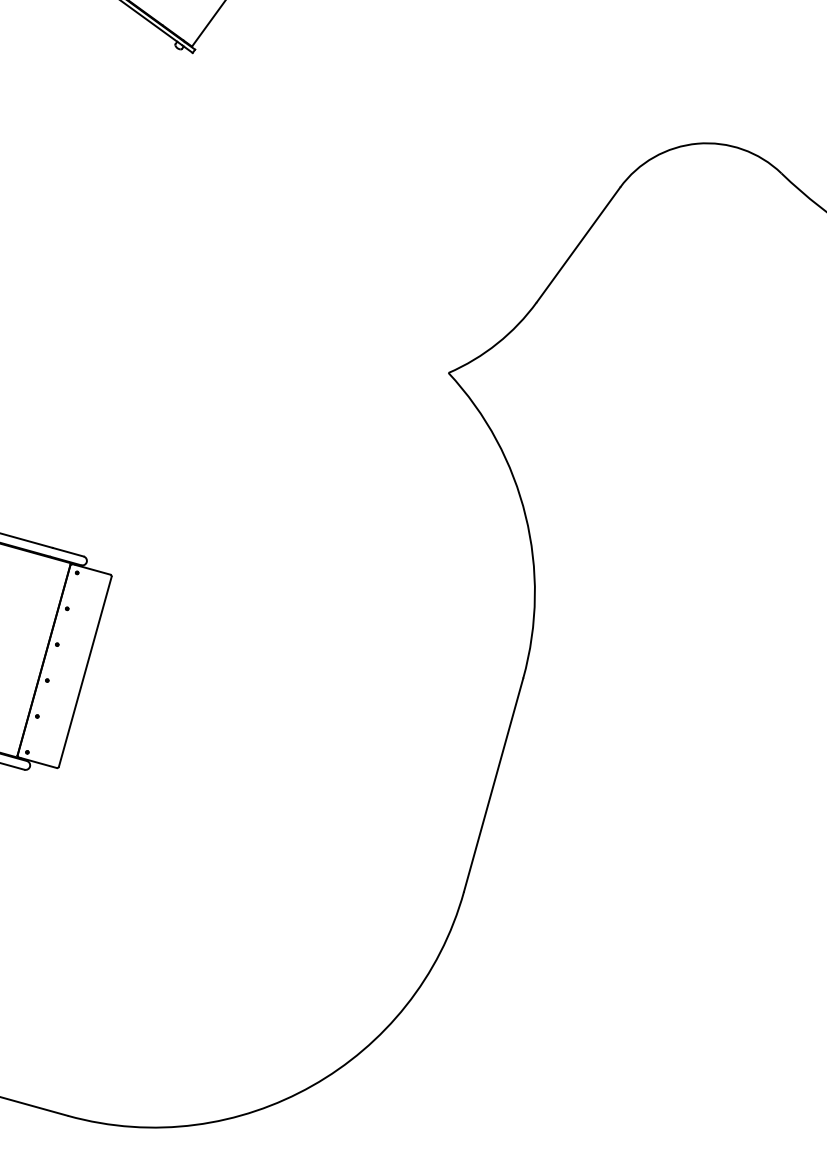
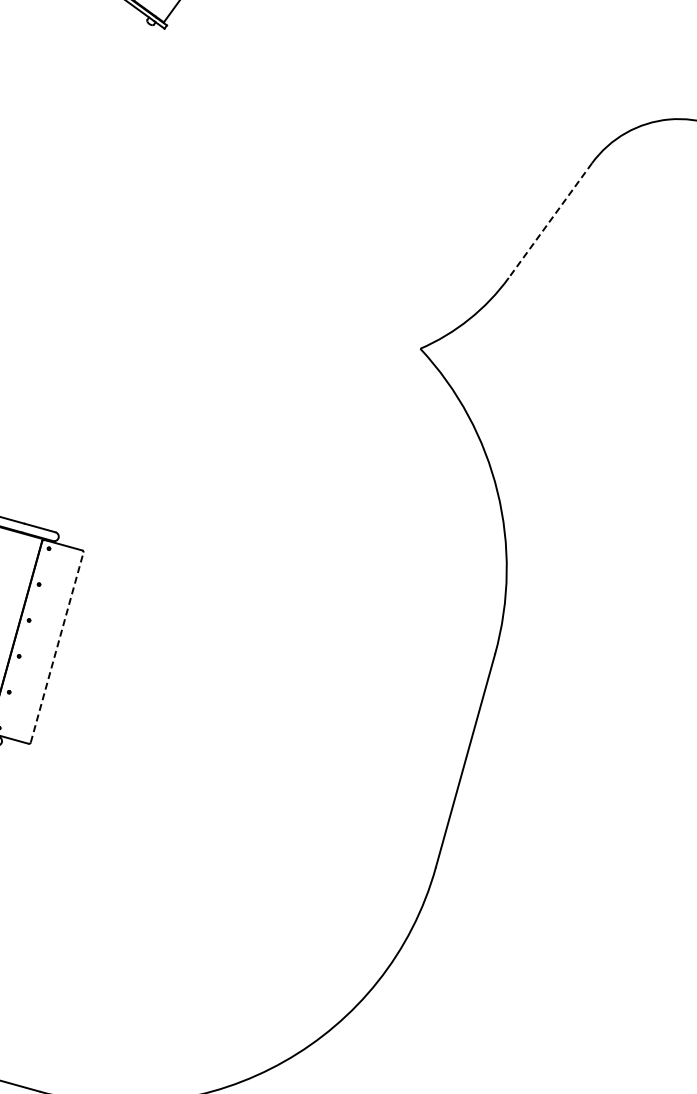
line: (578, 244) -> (550, 220), solid -> dashed
line: (85, 671) -> (57, 647), solid -> dashed

